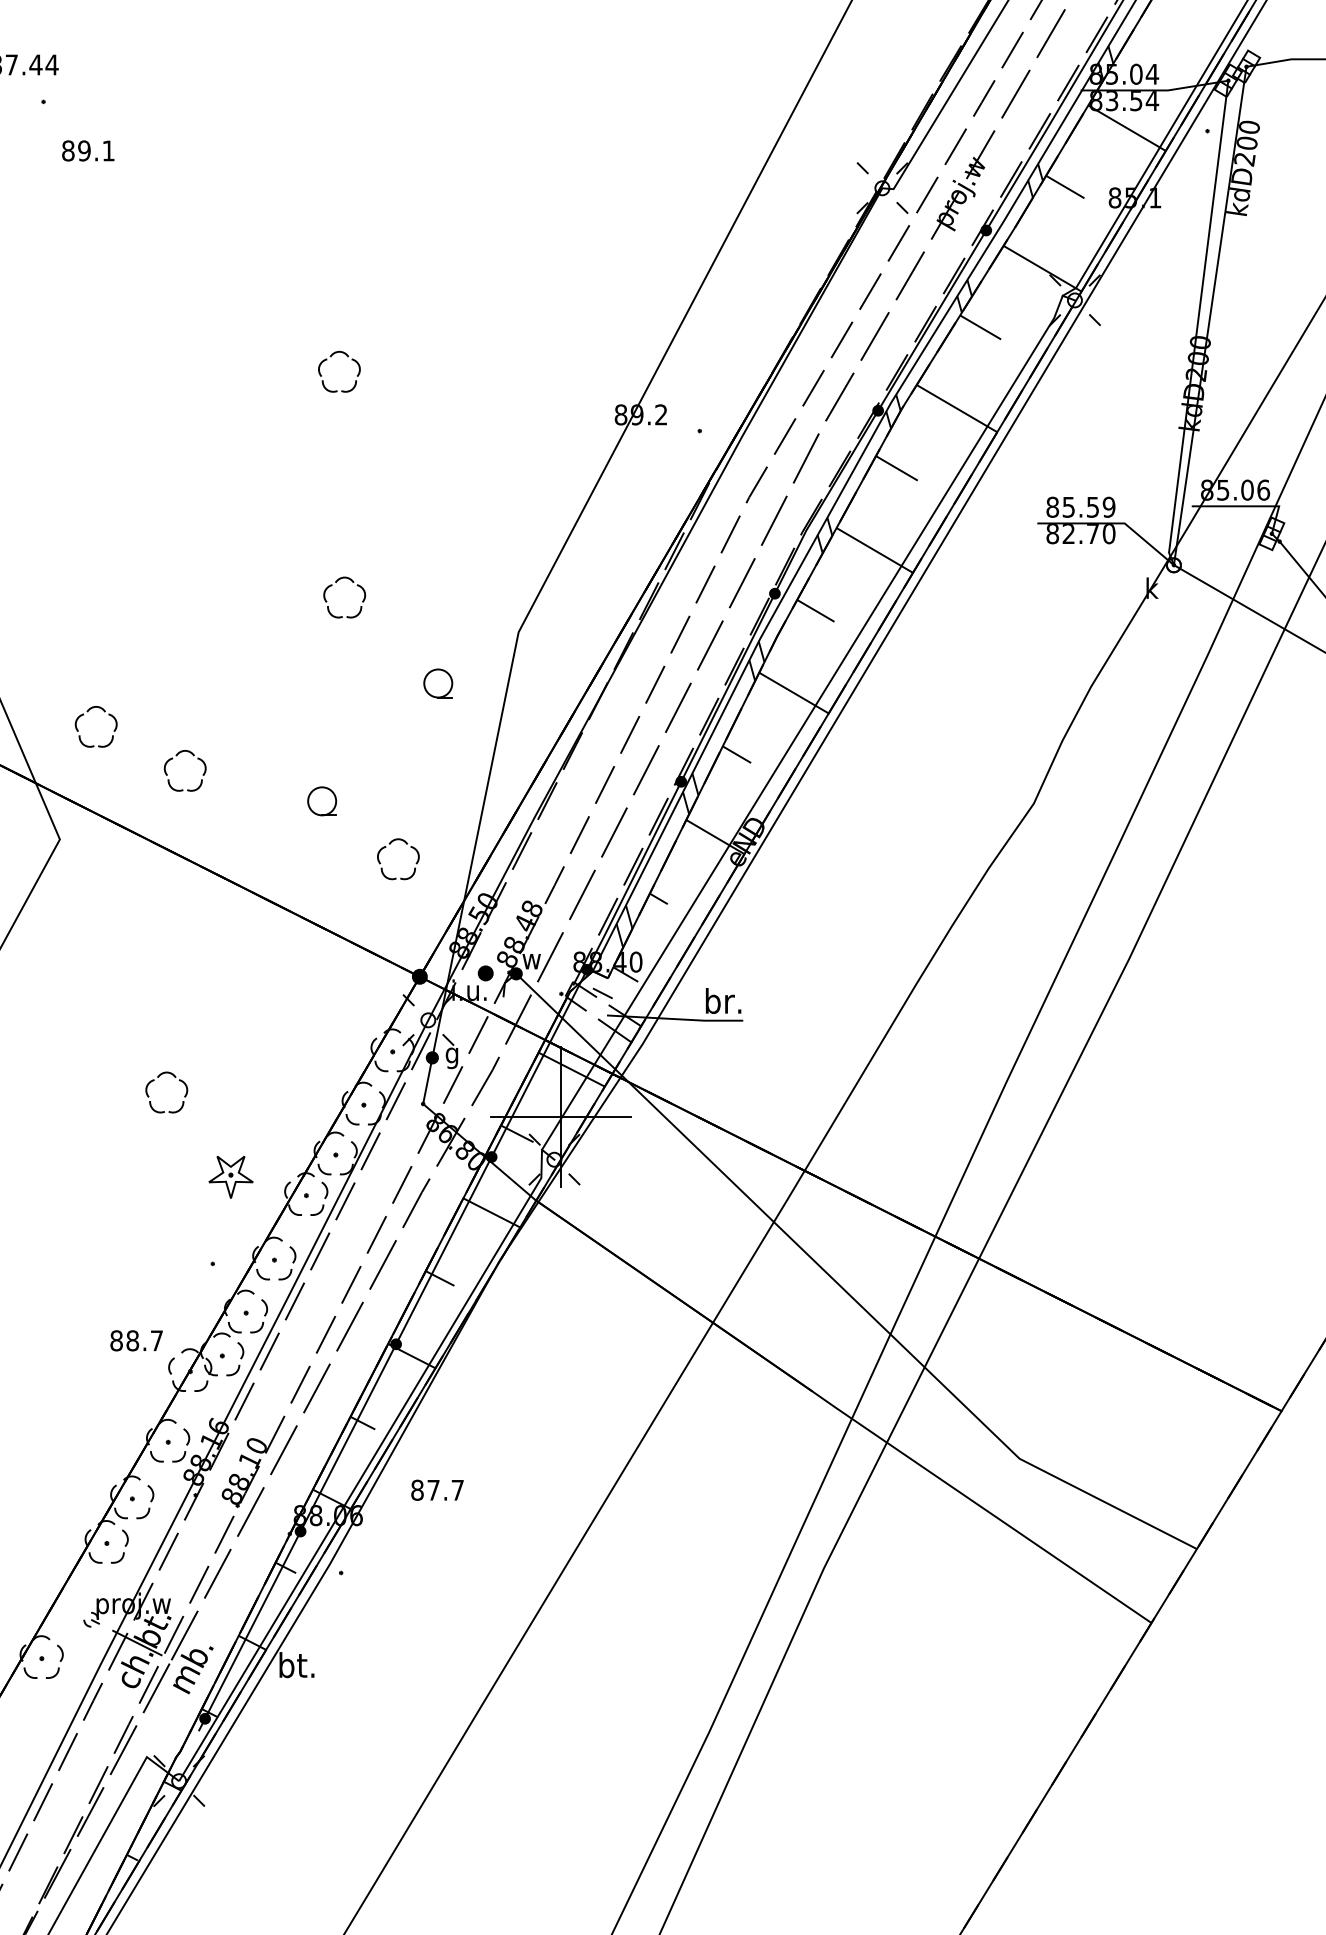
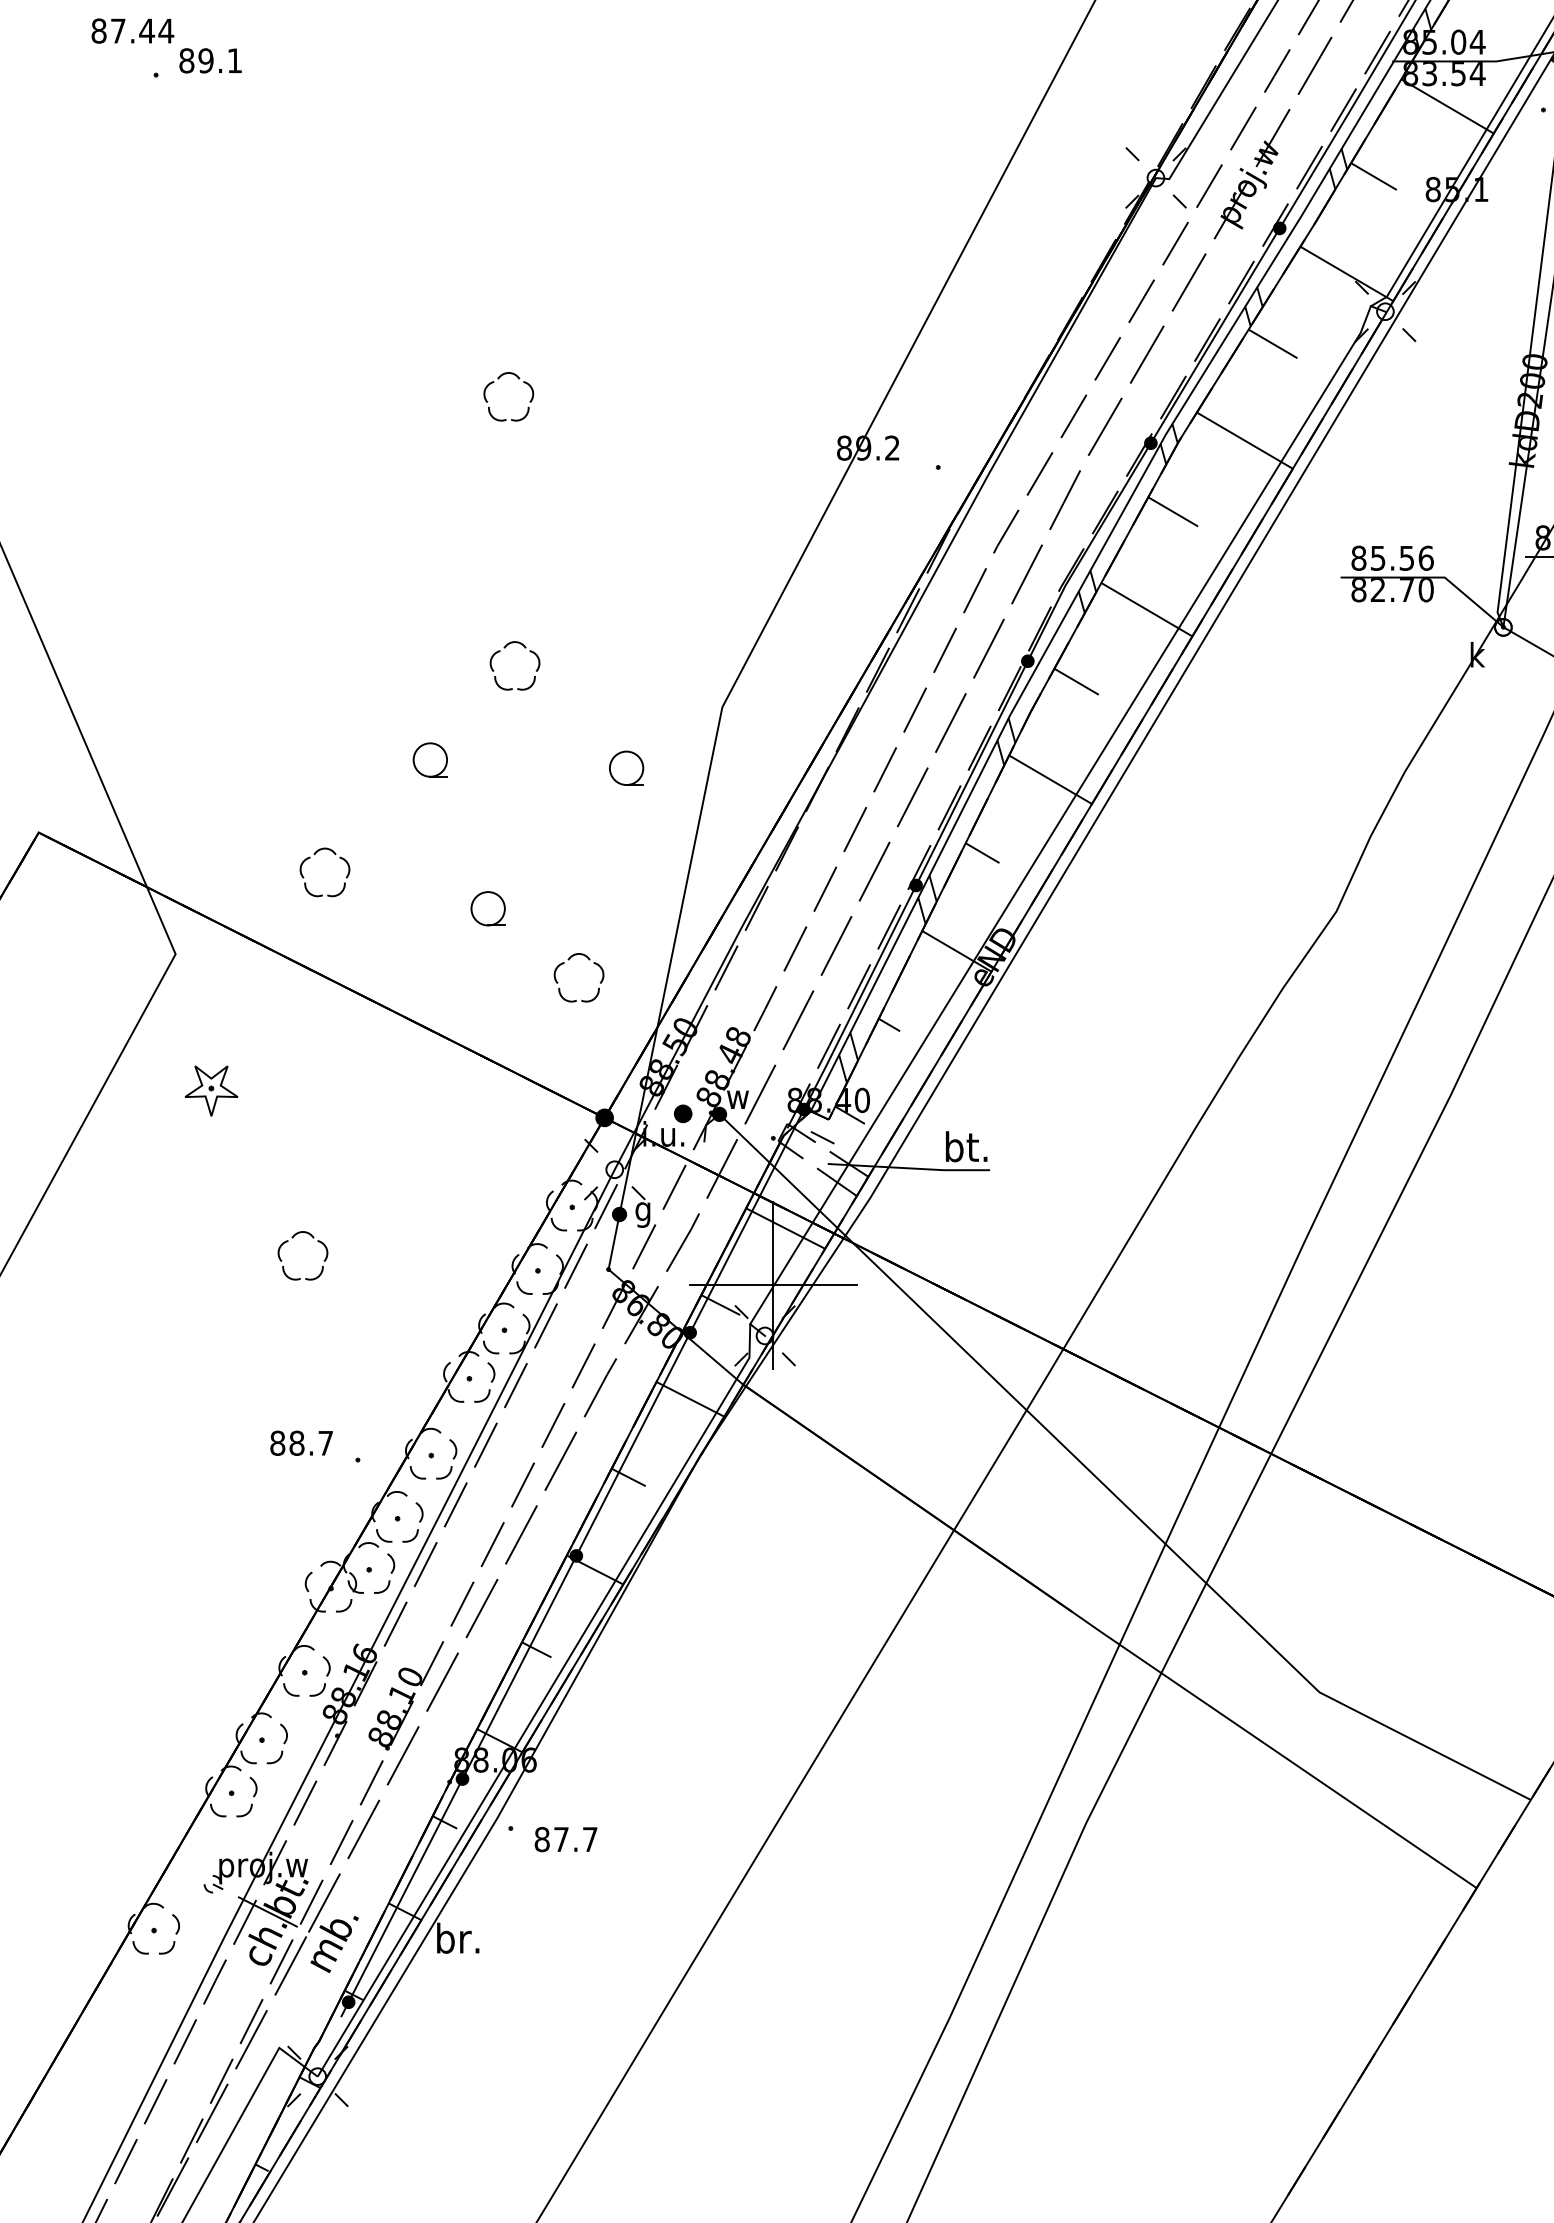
text: (88, 150) -> (210, 60), moved
text: (1108, 506) -> (1425, 557), 85.59 -> 85.56
part: (273, 676) -> (430, 759), added
part: (87, 712) -> (208, 802), removed
text: (723, 1000) -> (966, 1146), br. -> bt.
part: (230, 1177) -> (210, 1091), moved
text: (136, 1340) -> (301, 1442), moved
text: (437, 1489) -> (566, 1838), moved
text: (296, 1664) -> (457, 1937), bt. -> br.

